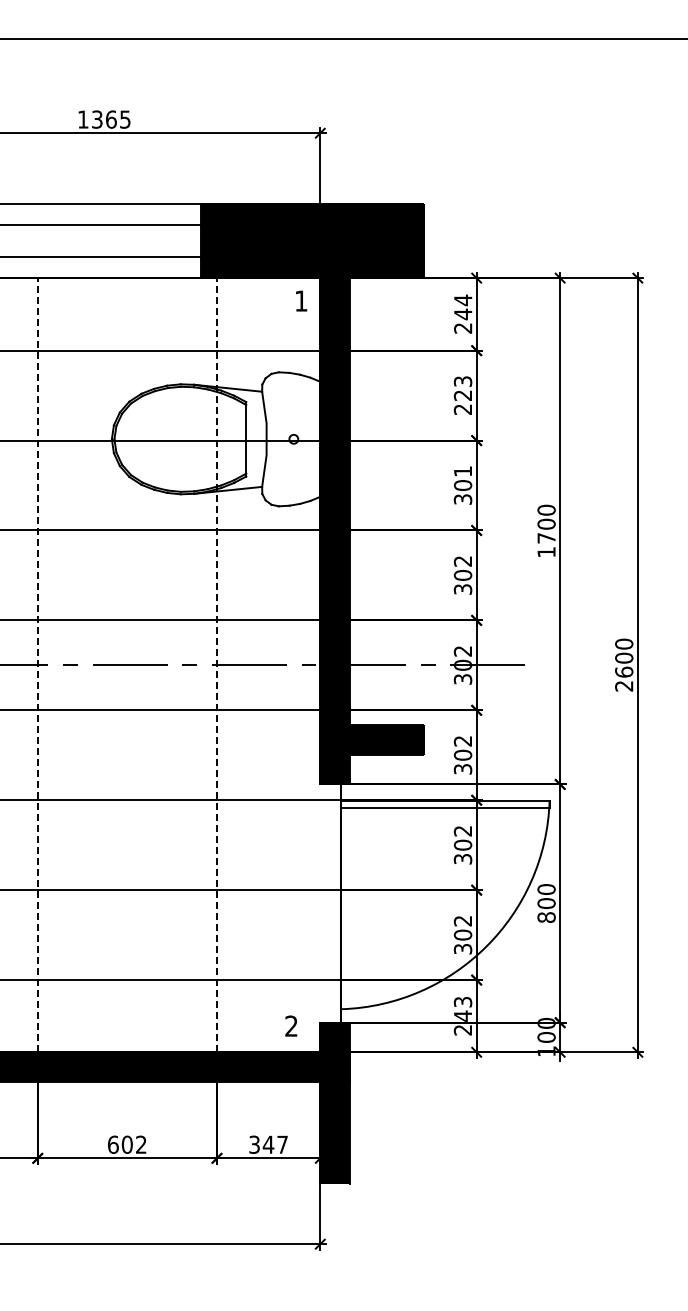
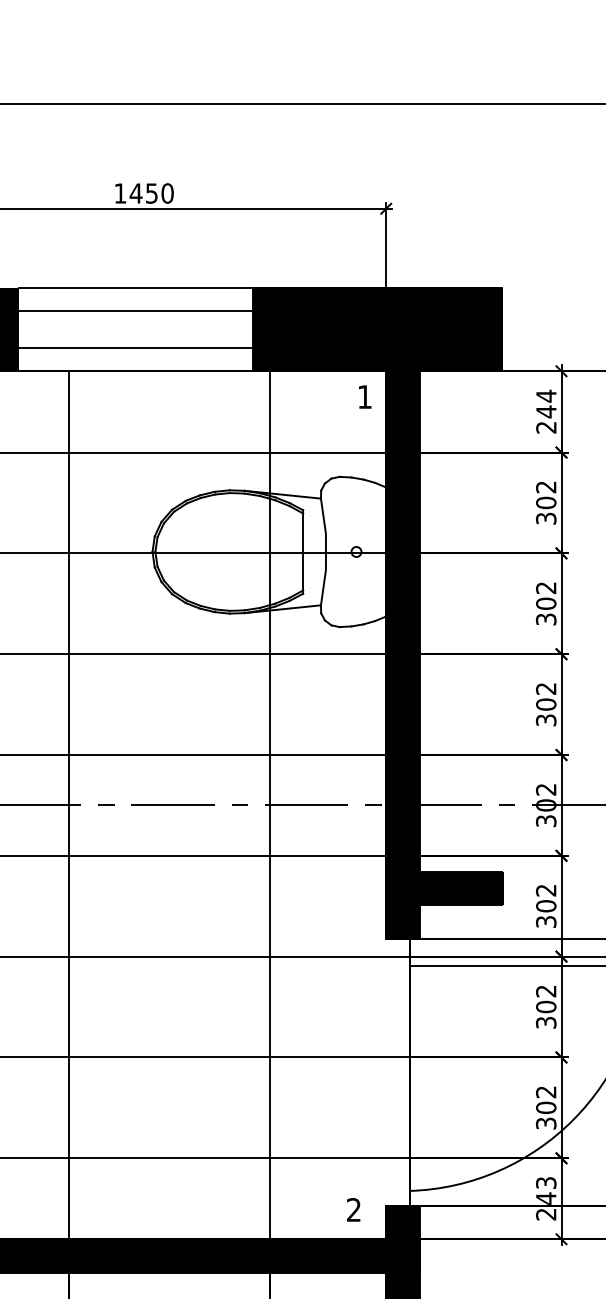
text: (110, 119) -> (150, 193), 1365 -> 1450
text: (463, 395) -> (546, 502), 223 -> 302
text: (462, 471) -> (545, 588), 301 -> 302
line: (37, 664) -> (69, 804), dashed -> solid
line: (217, 664) -> (270, 804), dashed -> solid

